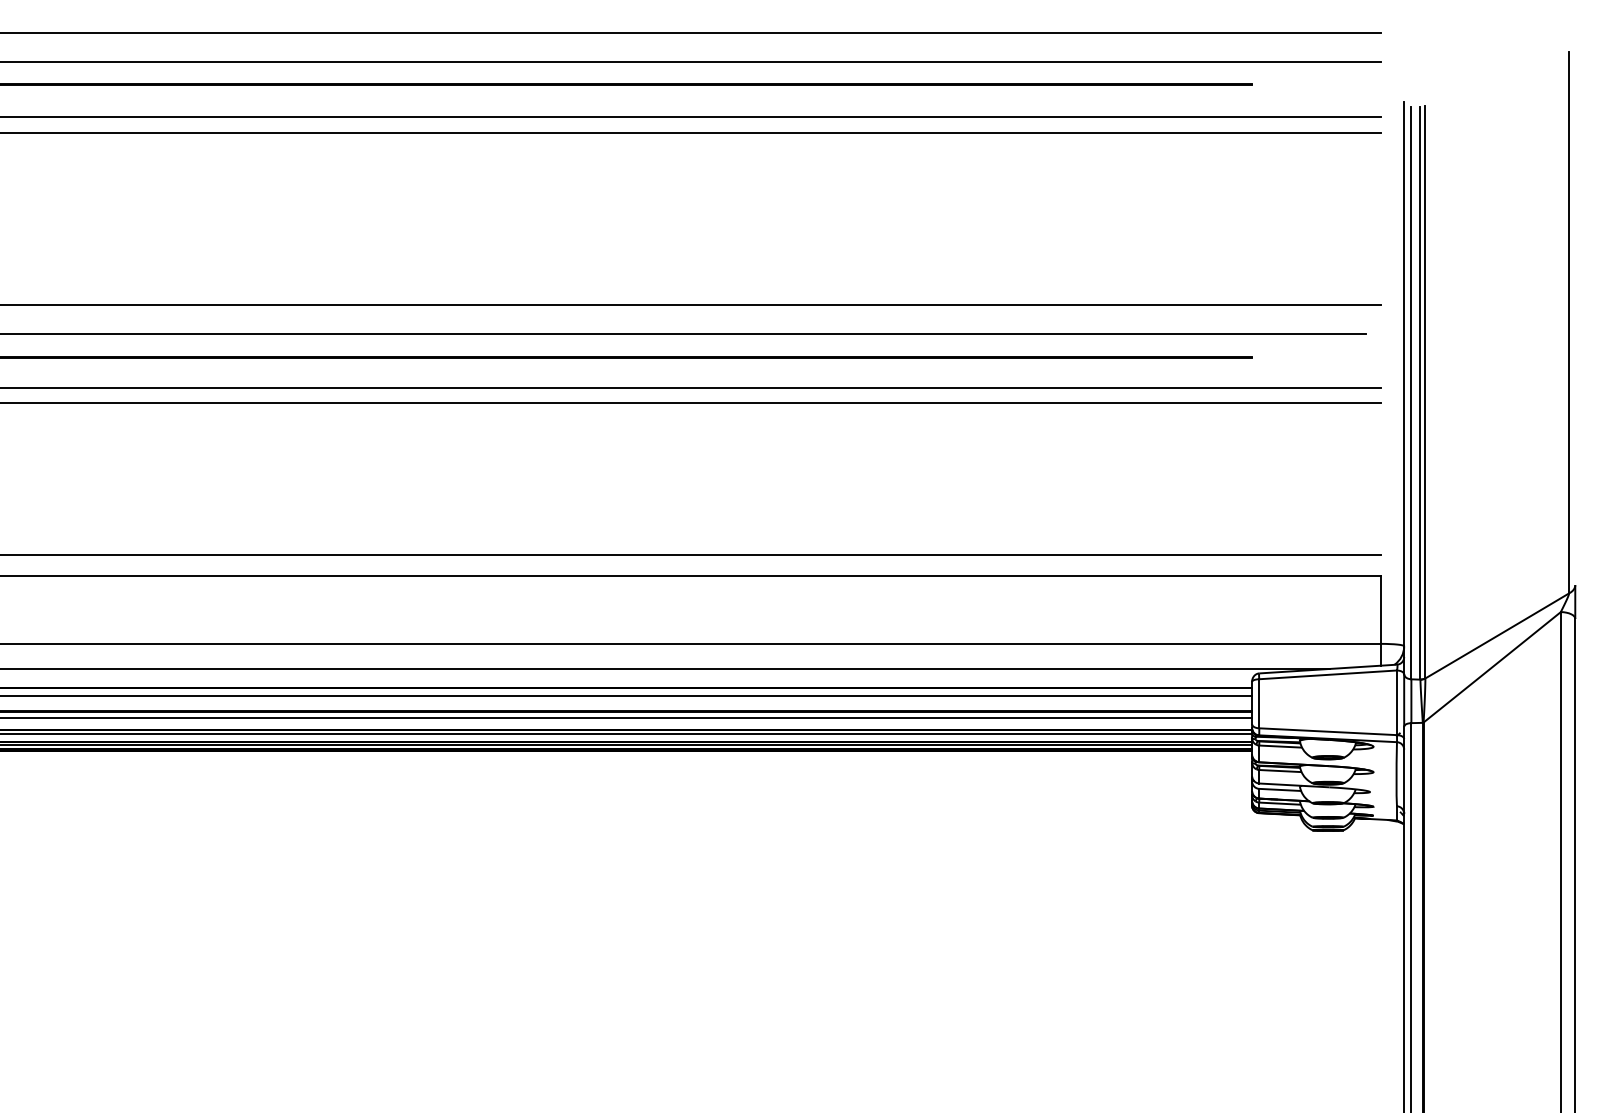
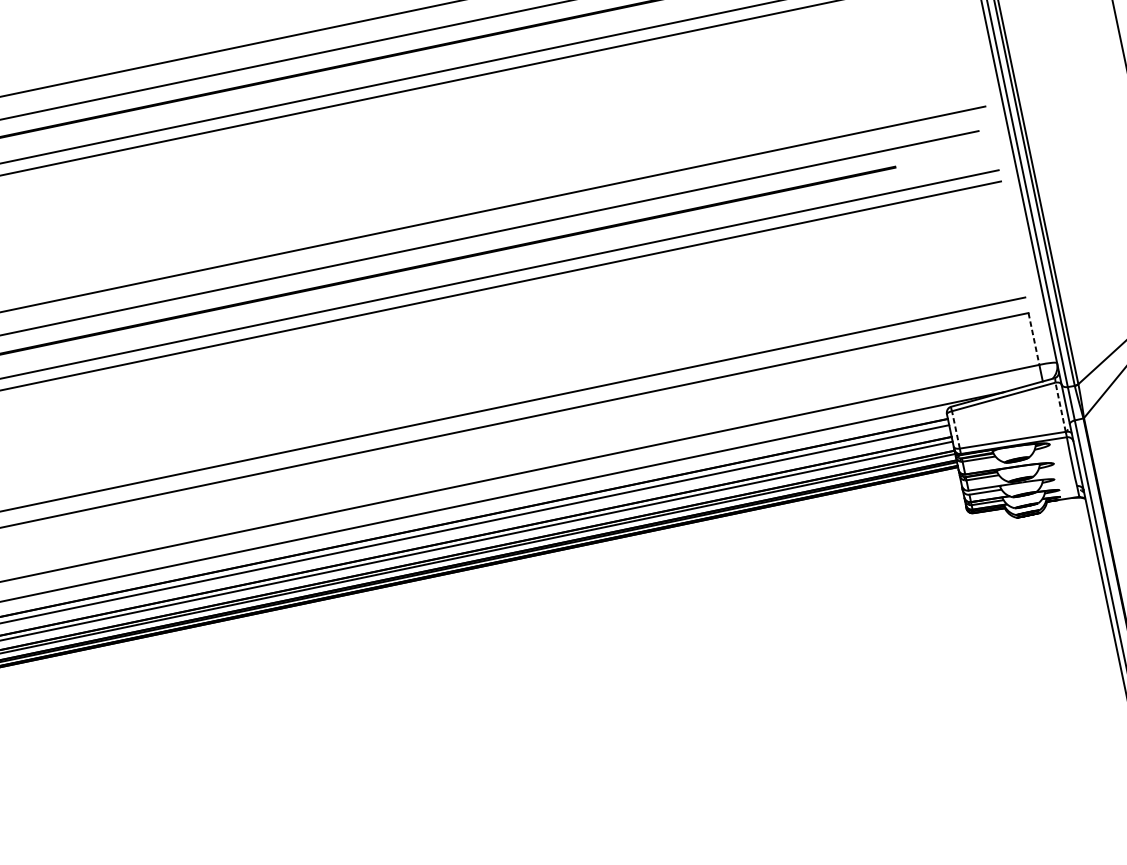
line: (1381, 610) -> (1034, 339), solid -> dashed
line: (1396, 702) -> (1060, 407), solid -> dashed
line: (1259, 703) -> (956, 429), solid -> dashed

